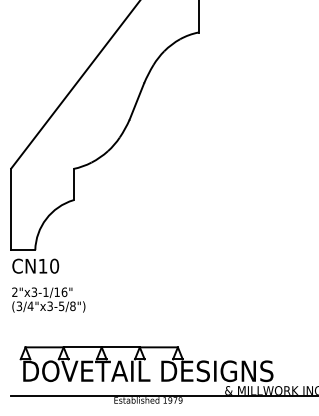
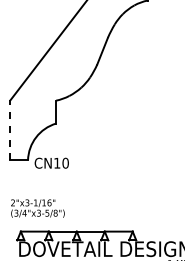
line: (11, 209) -> (10, 130), solid -> dashed
text: (35, 265) -> (51, 162), moved
text: (48, 299) -> (37, 208), moved

